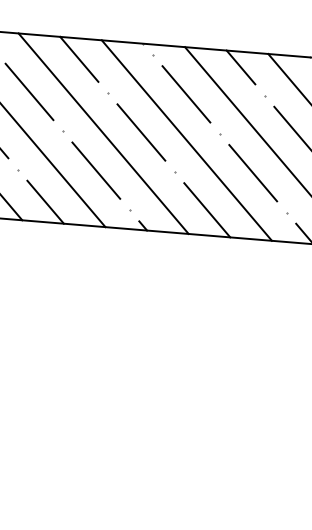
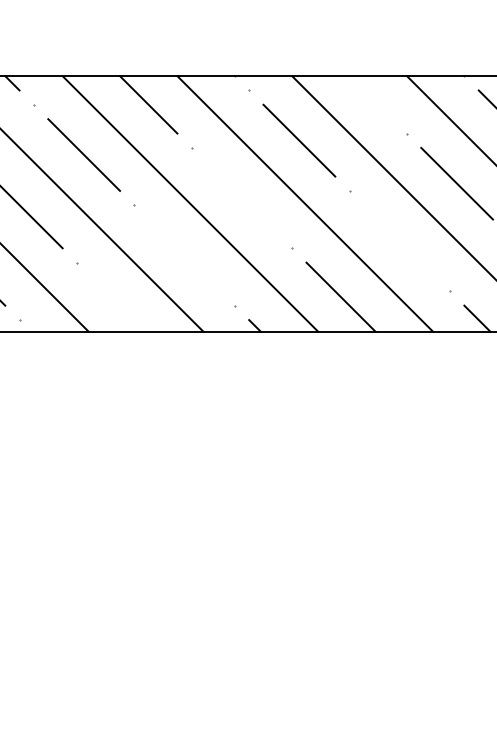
line: (240, 67) -> (370, 97), removed
line: (141, 132) -> (241, 197), removed
line: (96, 170) -> (184, 255), removed
line: (252, 173) -> (399, 241), removed
line: (45, 202) -> (118, 304), removed

